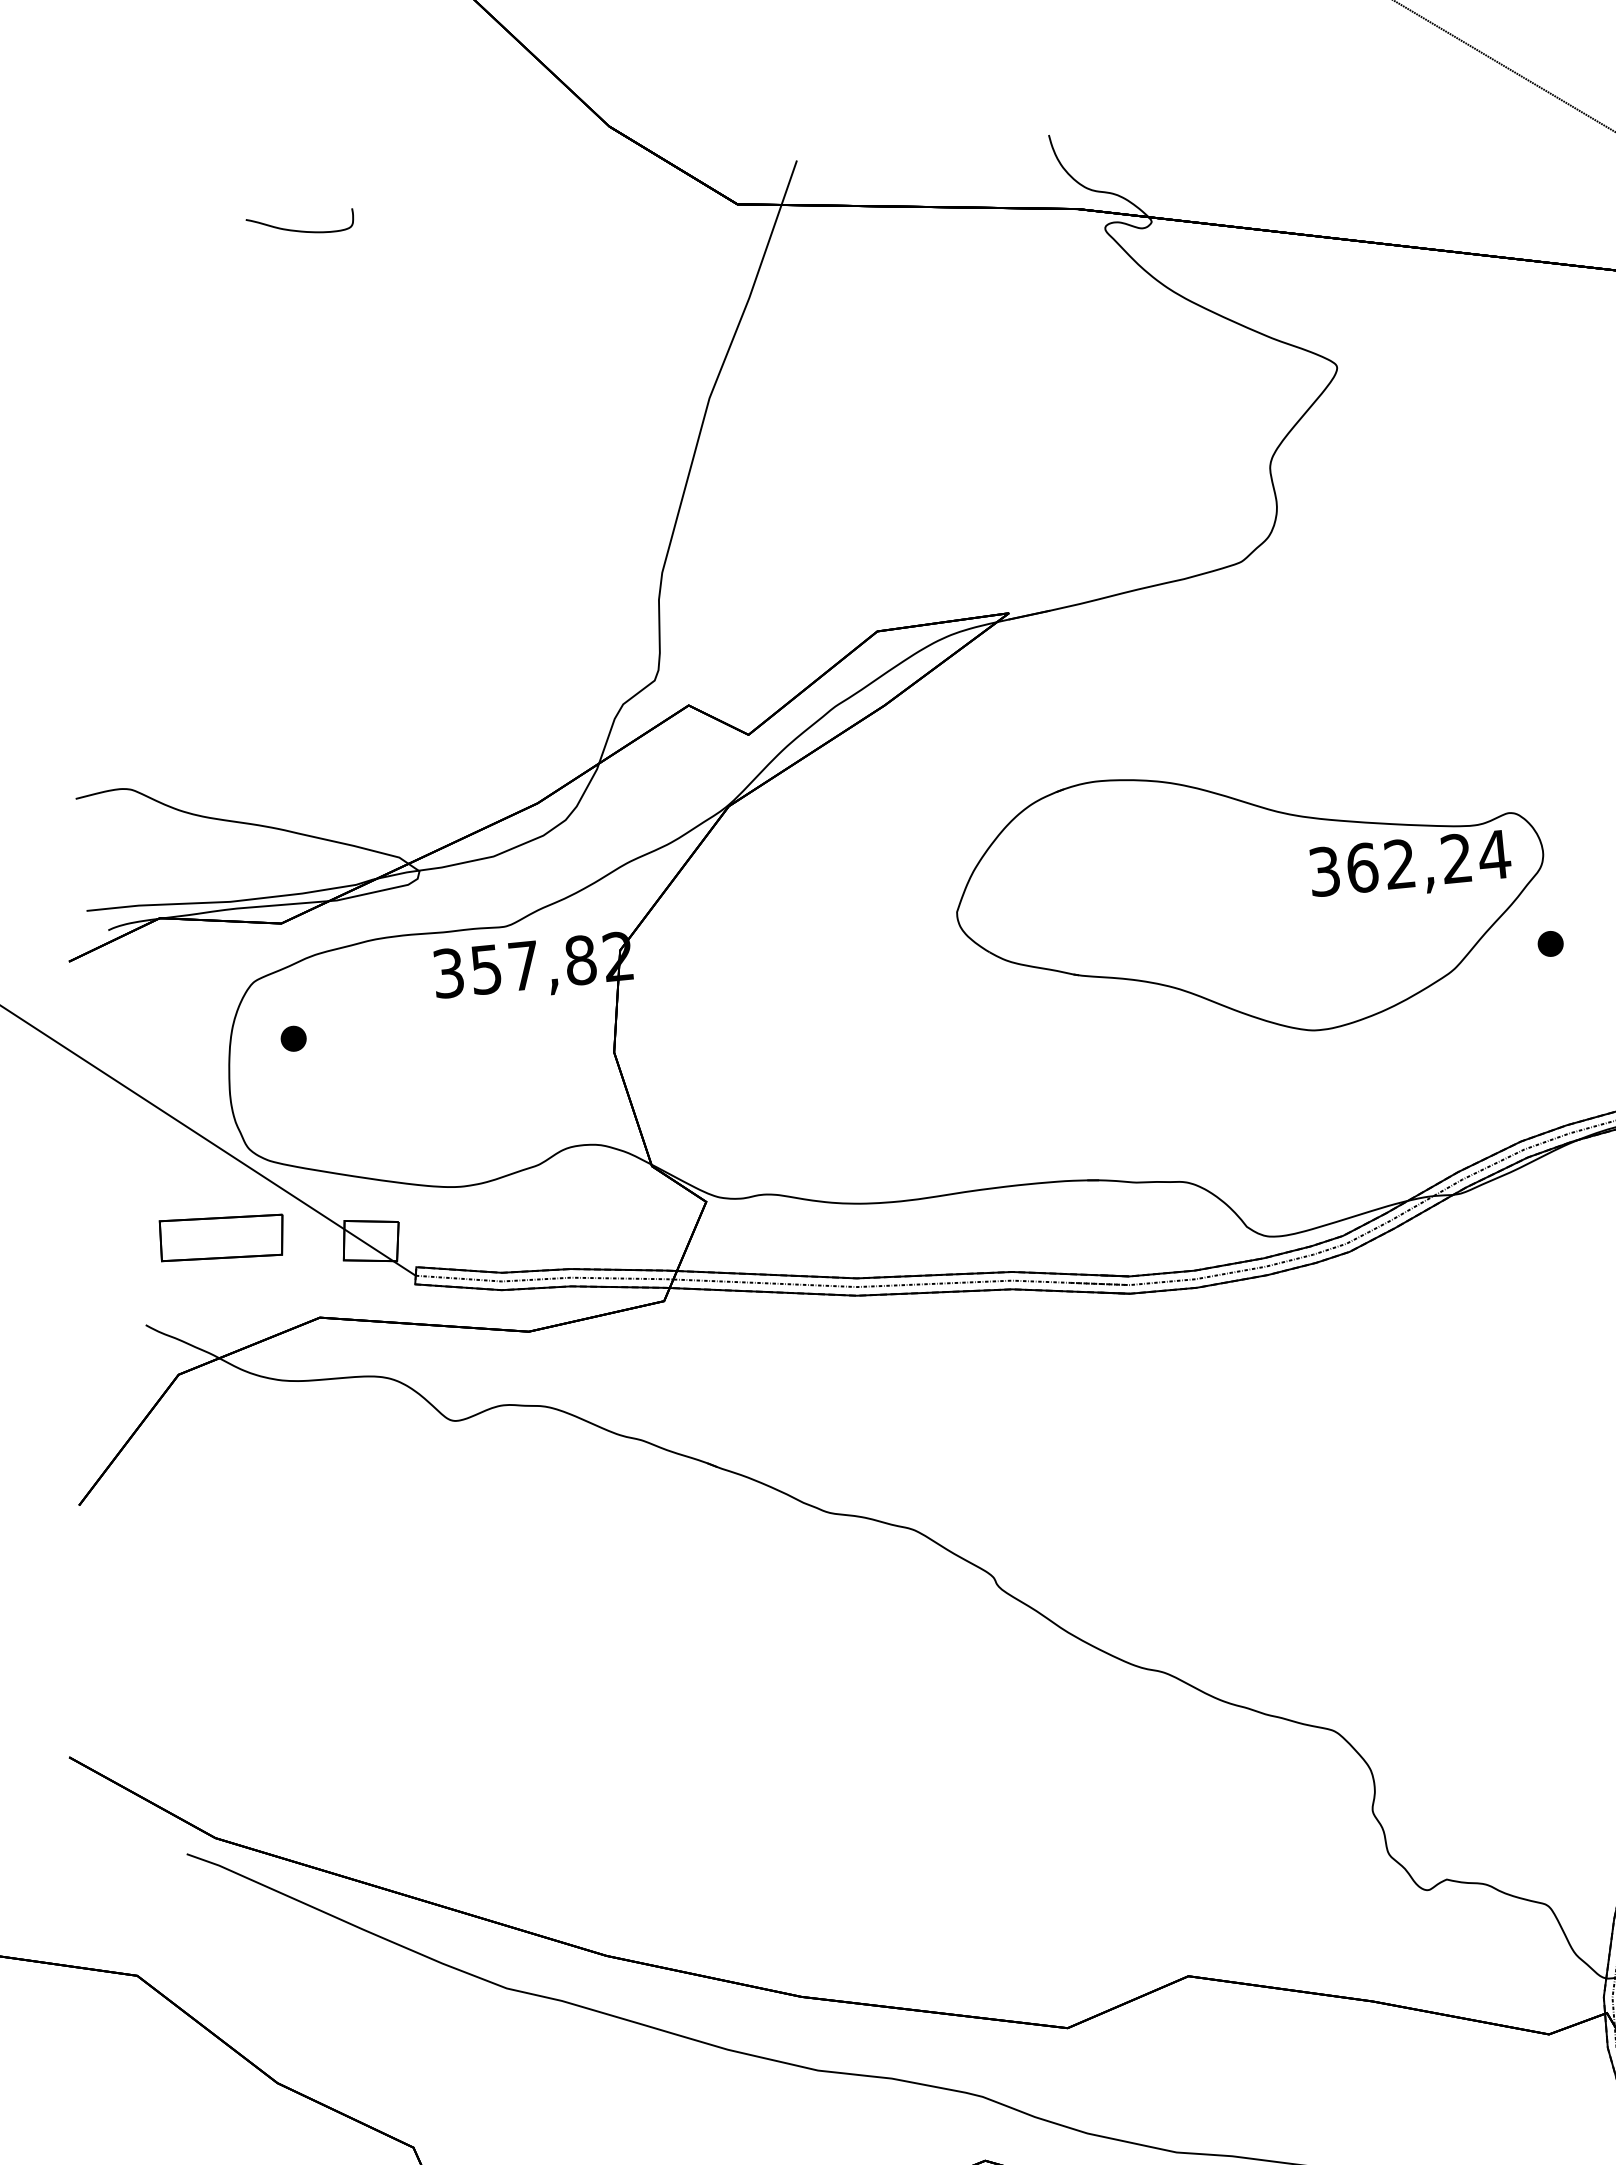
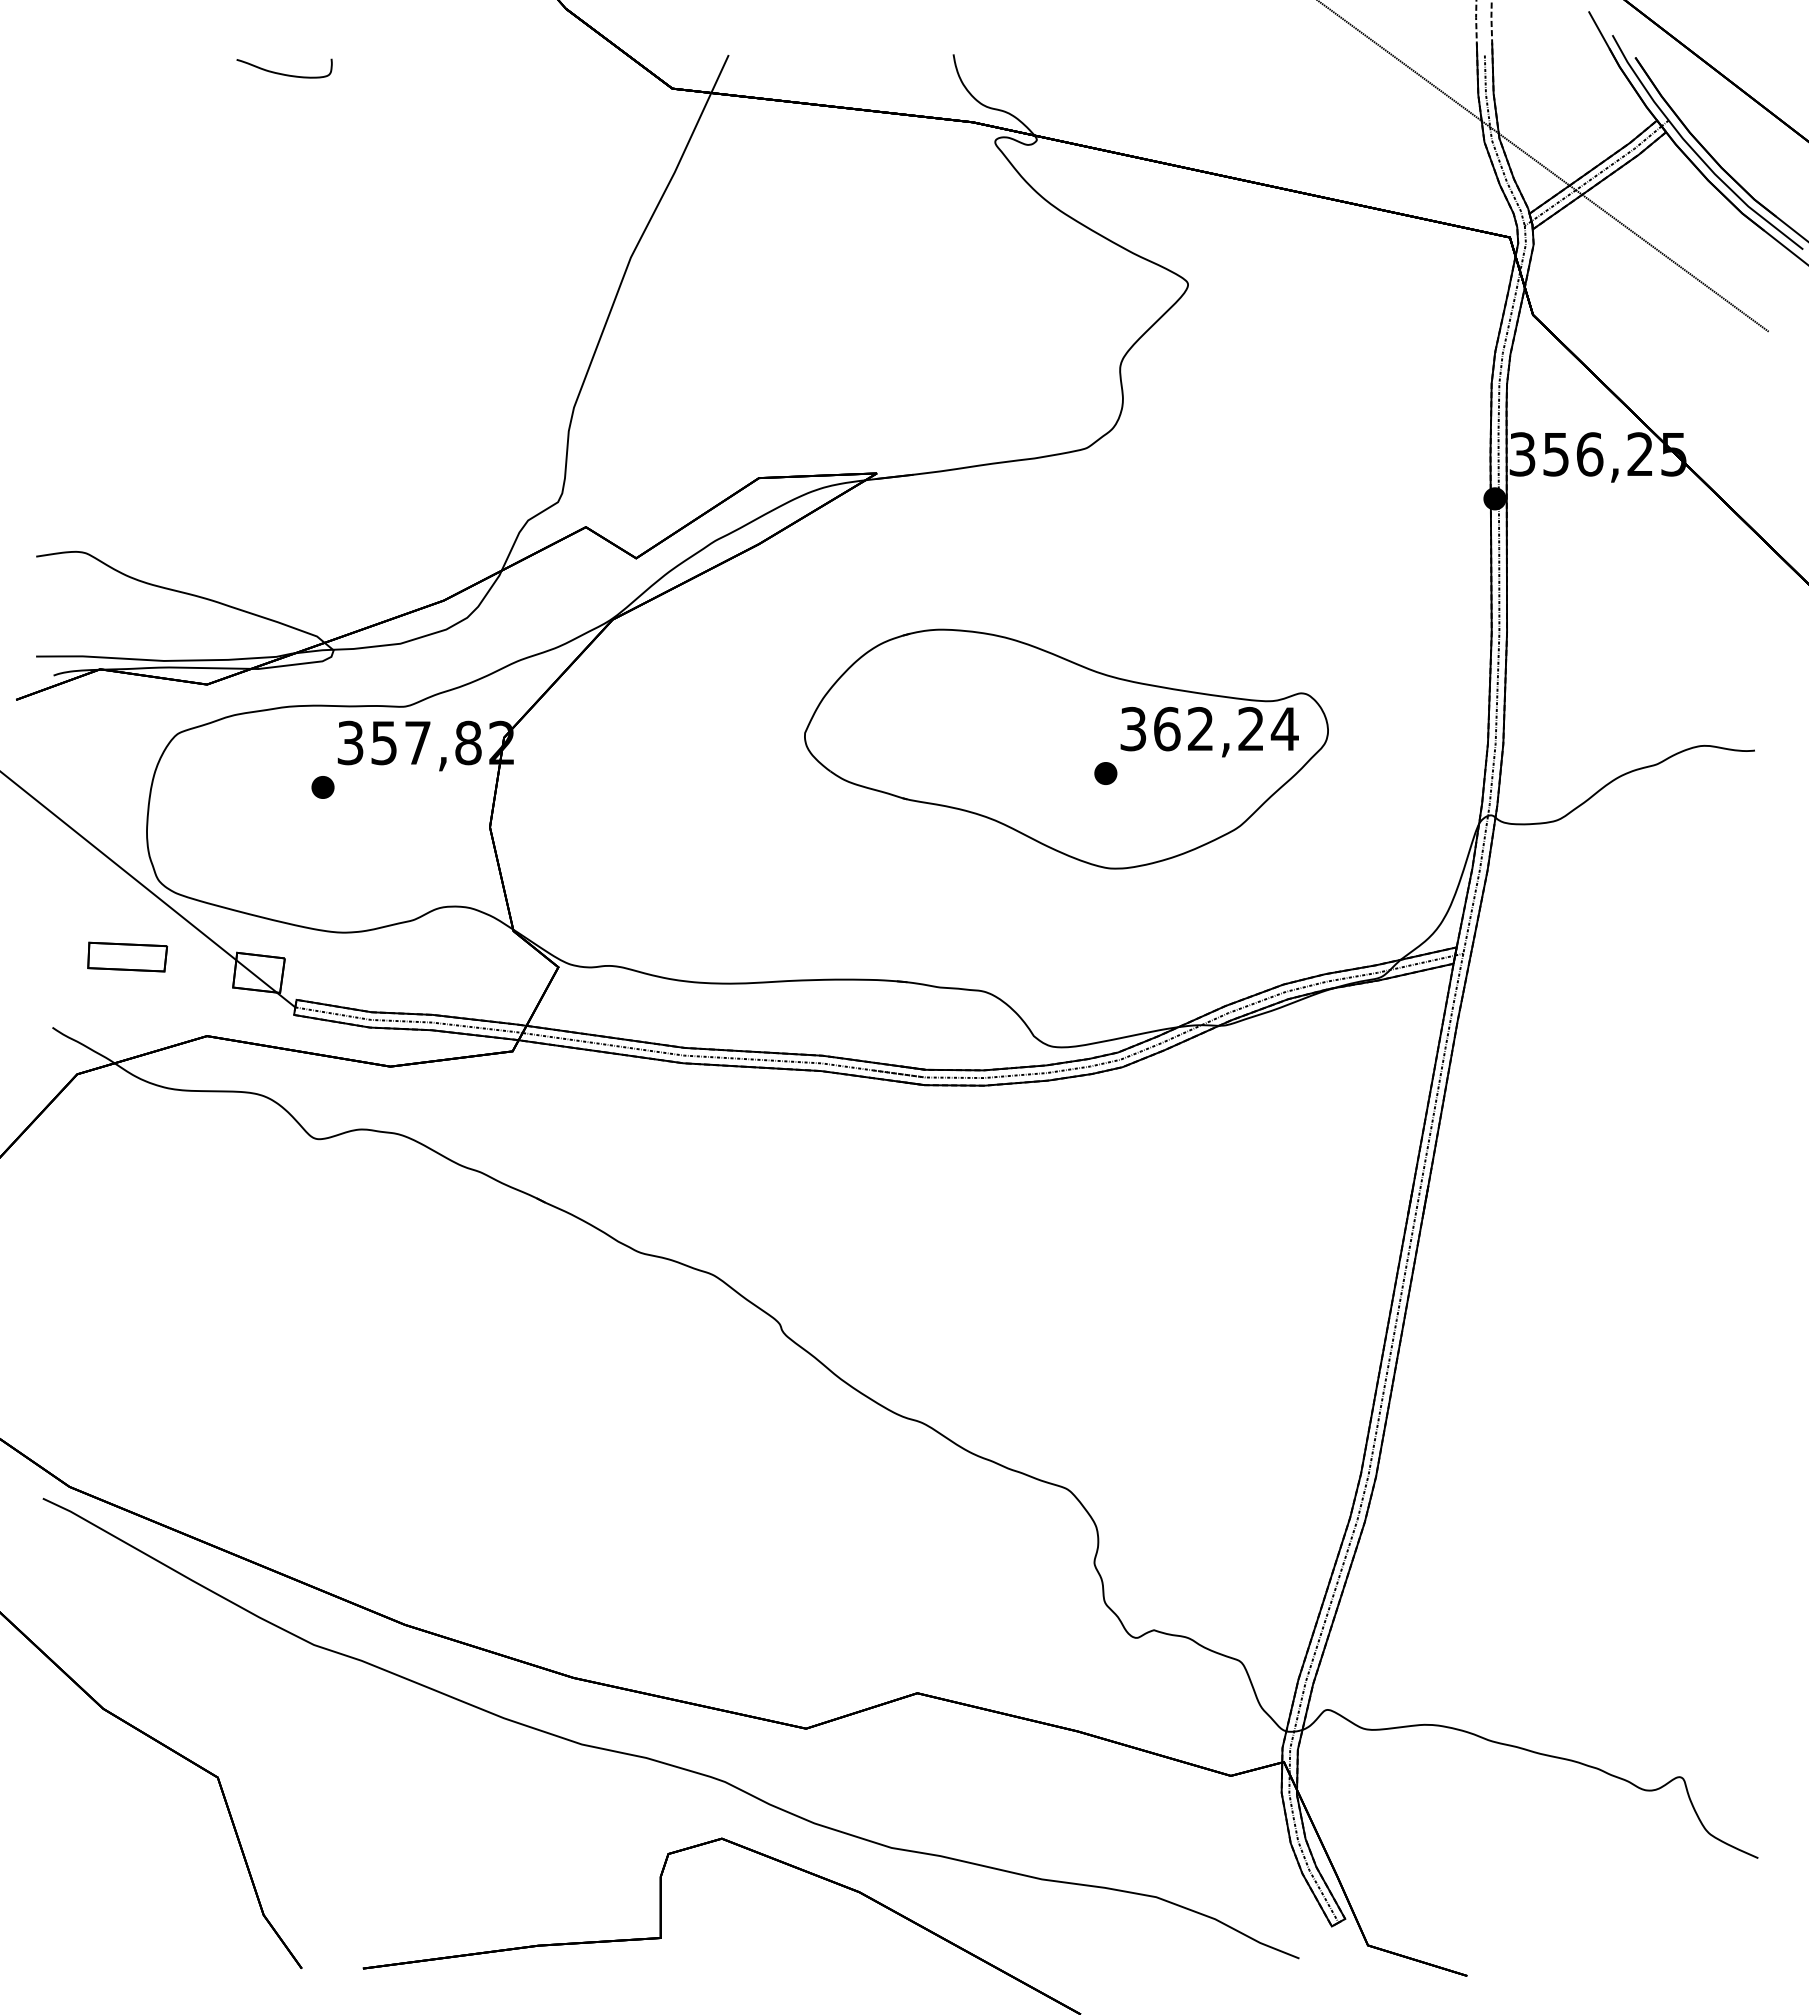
part: (1550, 943) -> (1105, 773), moved
part: (293, 1038) -> (322, 787), moved
part: (222, 1237) -> (127, 956), size x0.71

